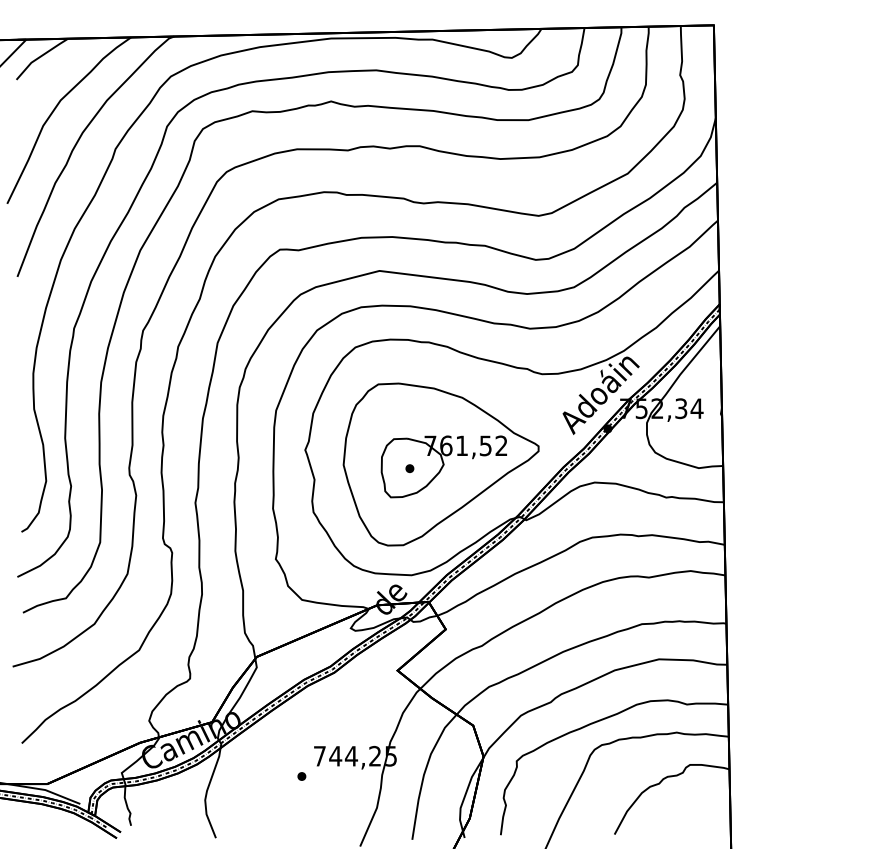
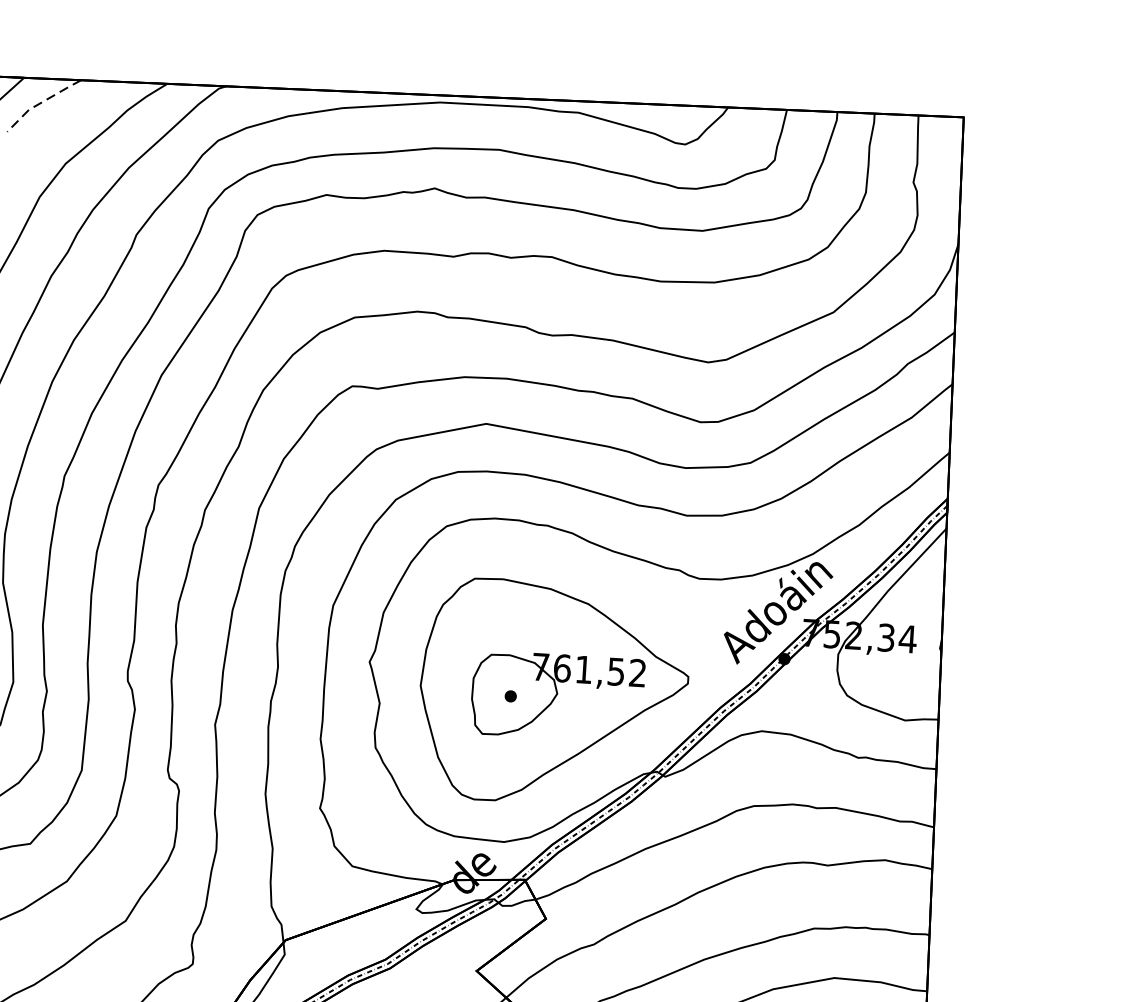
line: (40, 56) -> (41, 102), solid -> dashed

